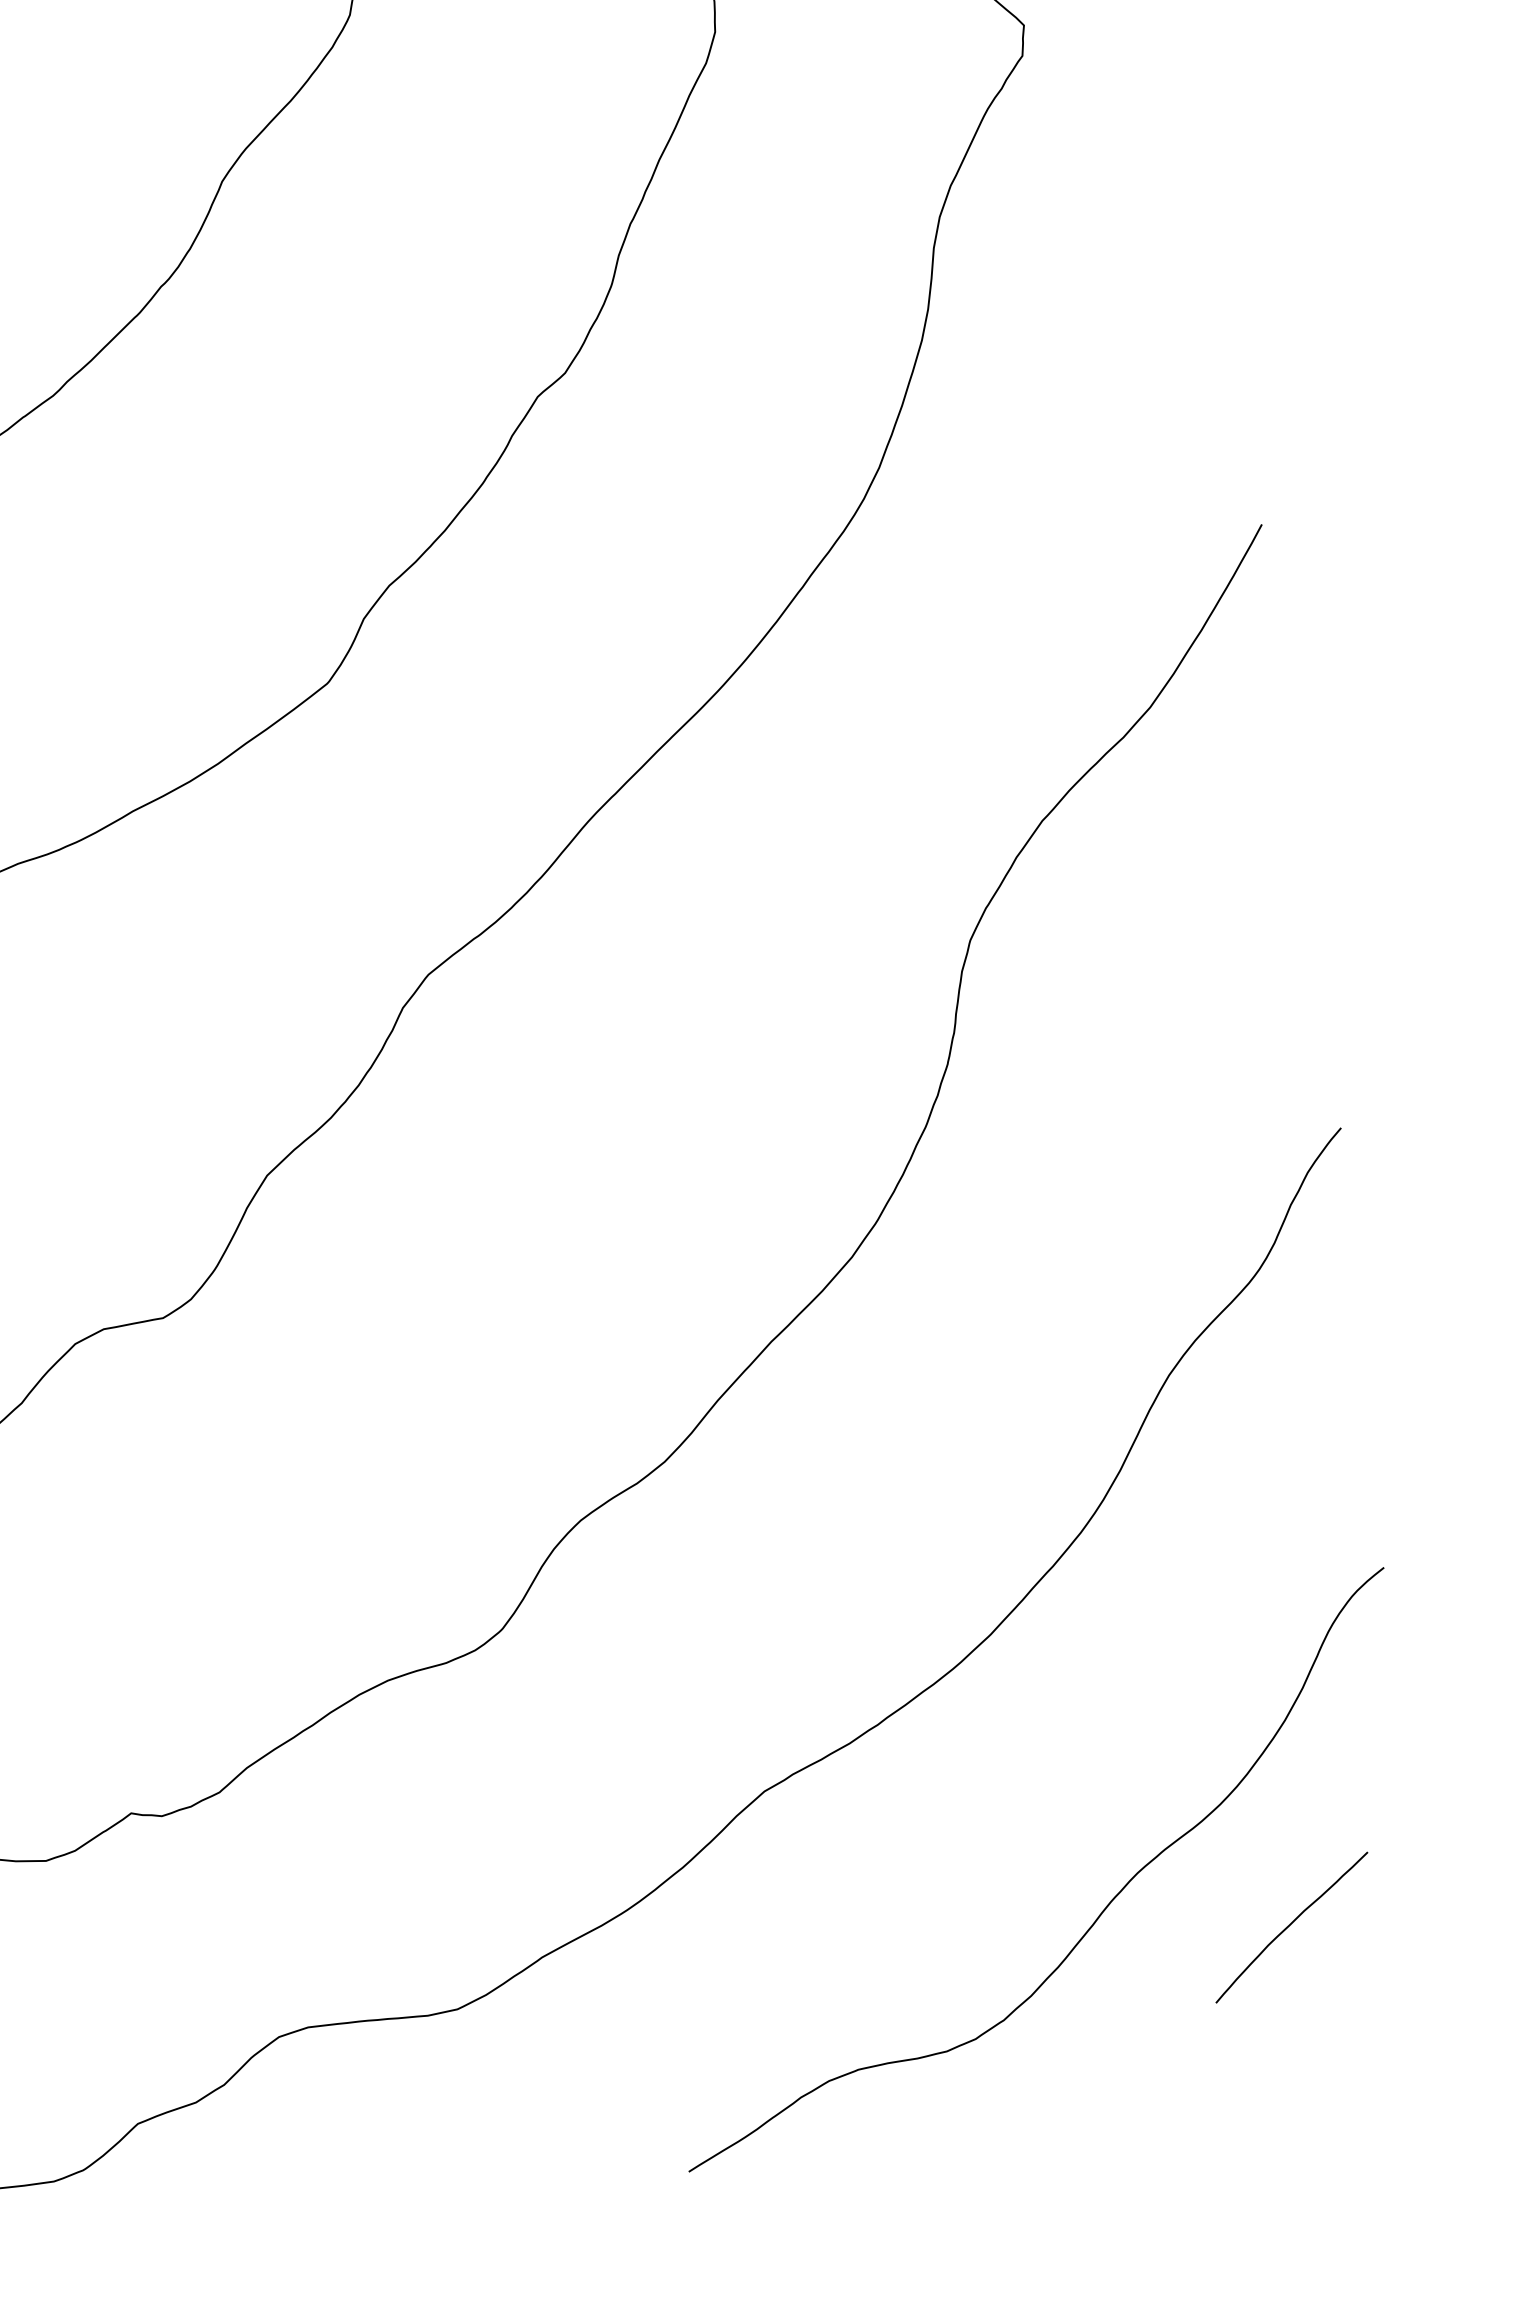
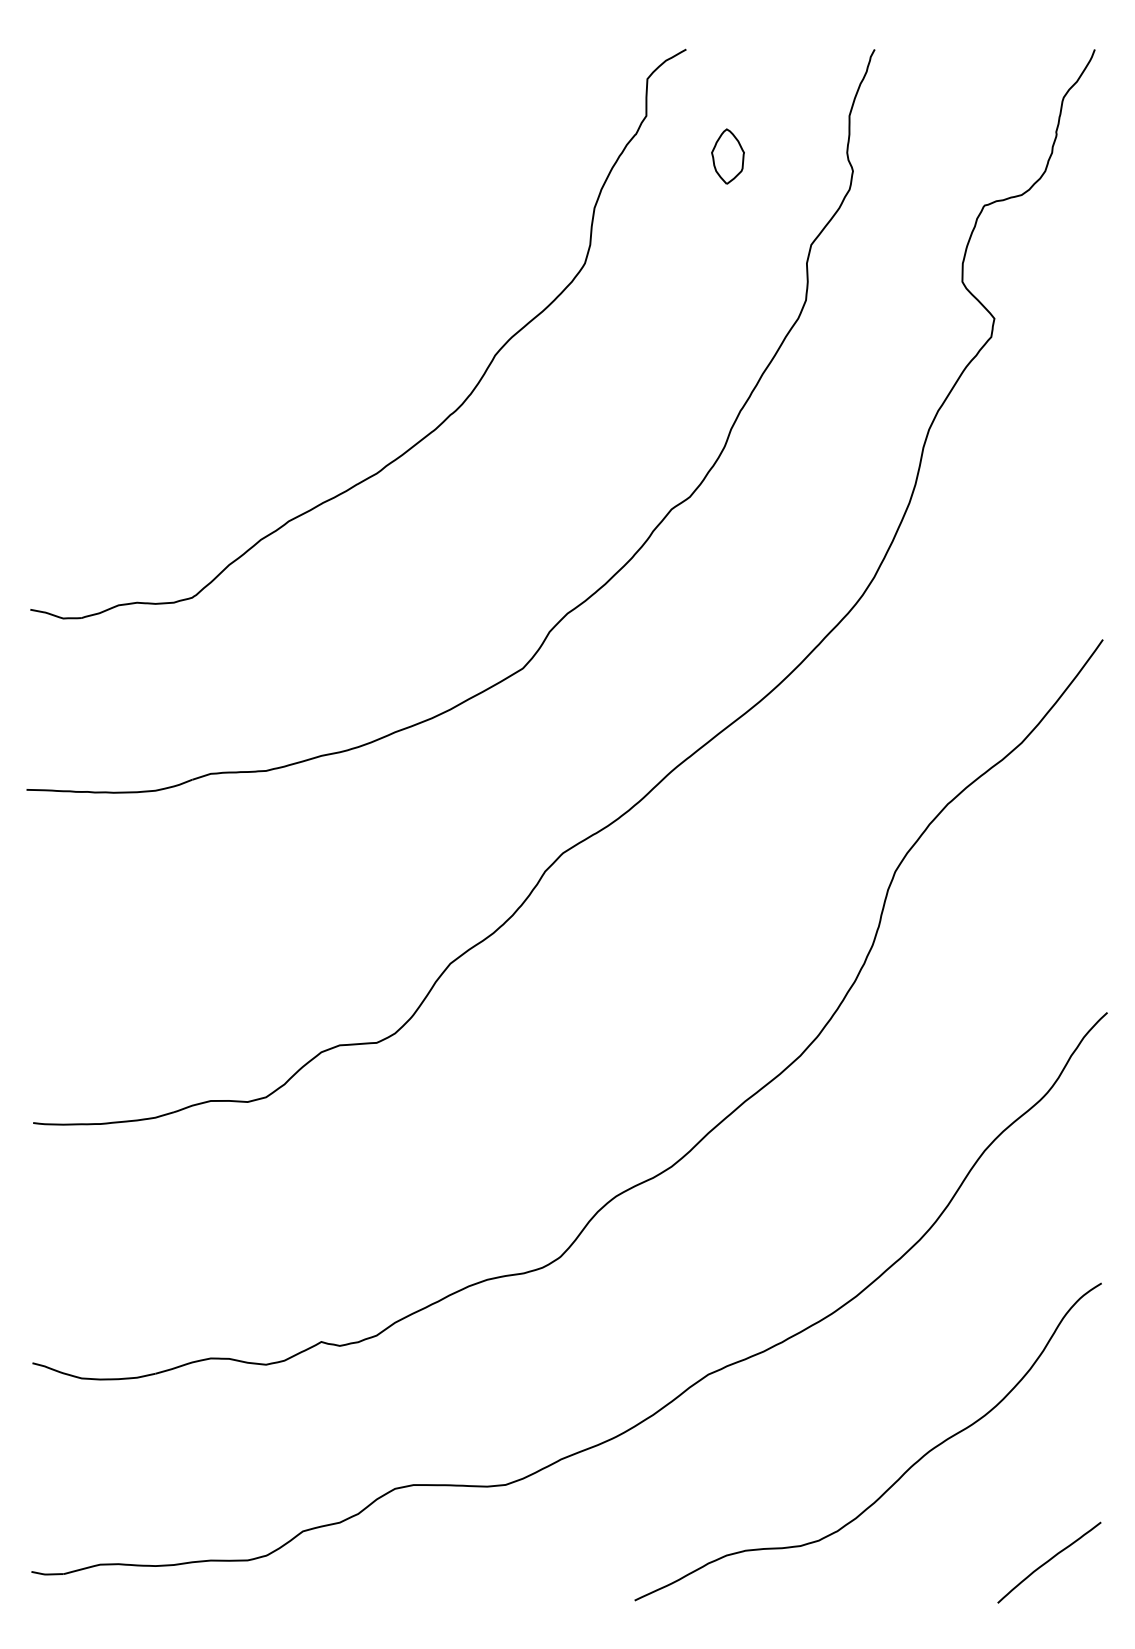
curve: (1291, 1925) -> (1049, 1561), moved

